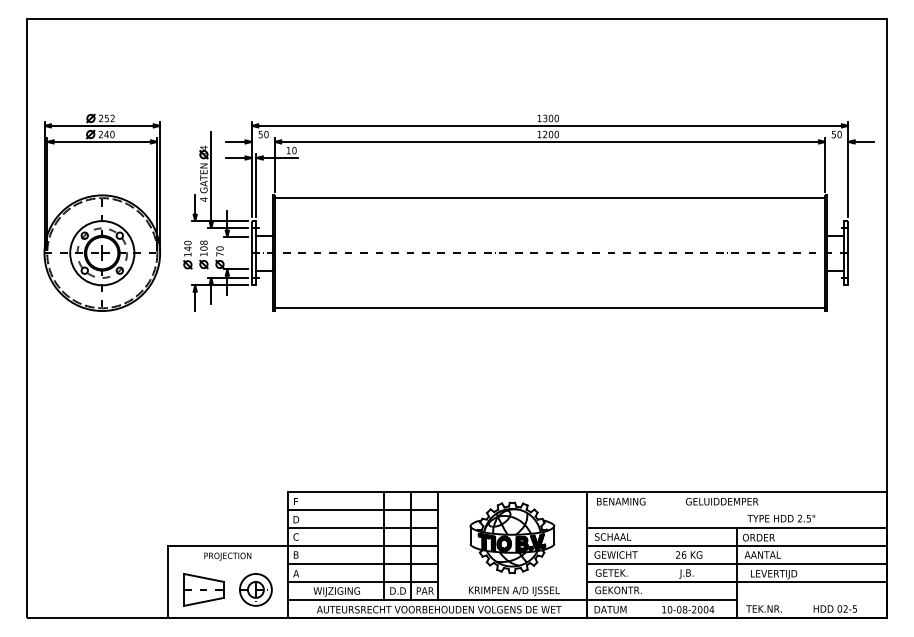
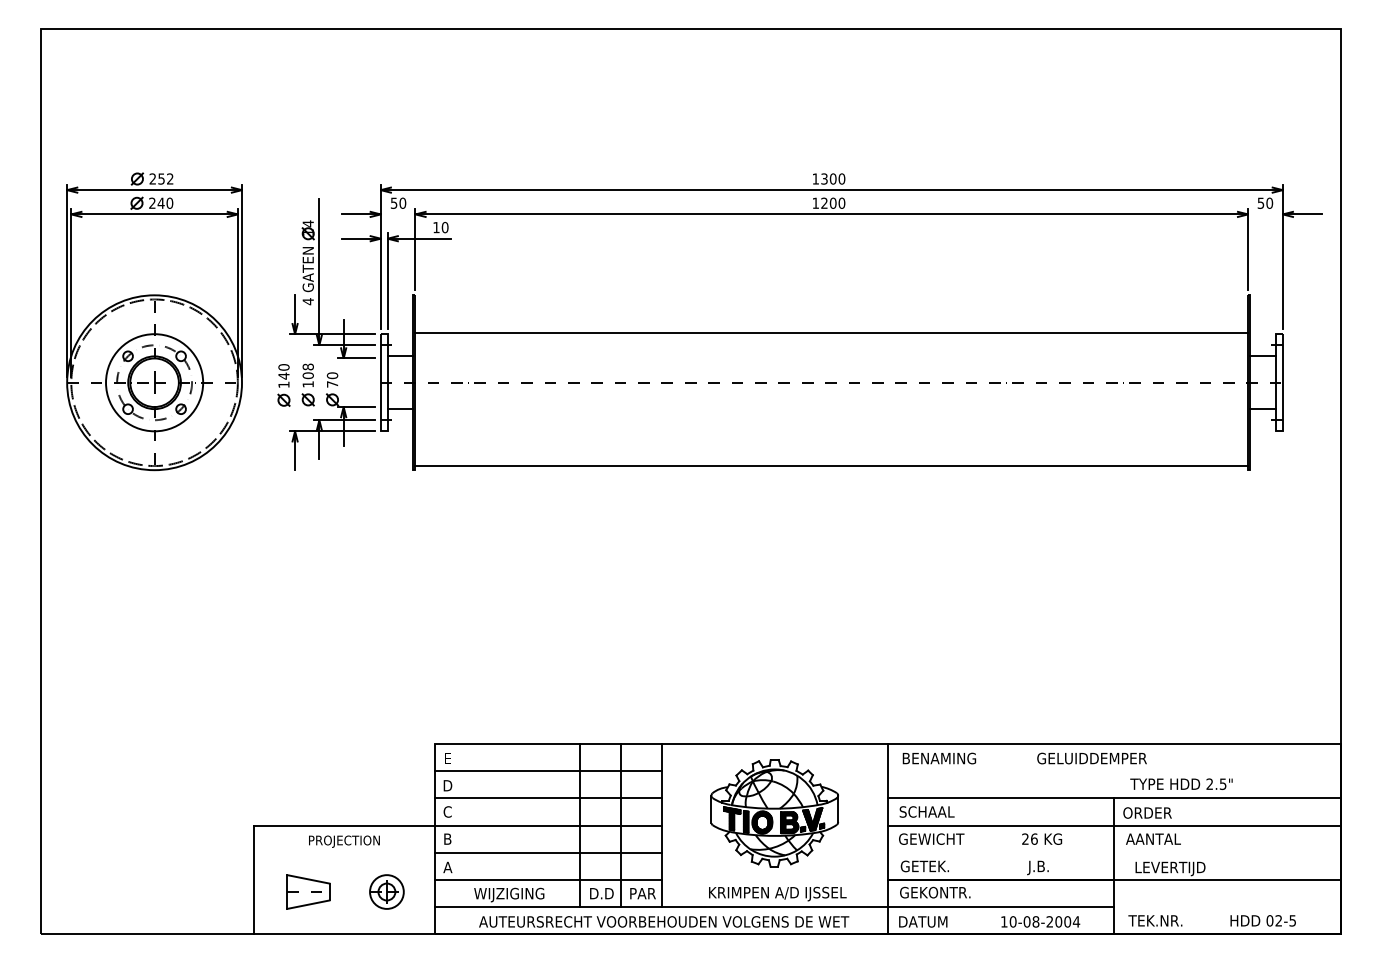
line: (549, 198) -> (830, 333), moved
line: (736, 563) -> (1113, 852), removed
part: (203, 589) -> (307, 891), size x0.7
part: (255, 589) -> (386, 891), size x0.7

